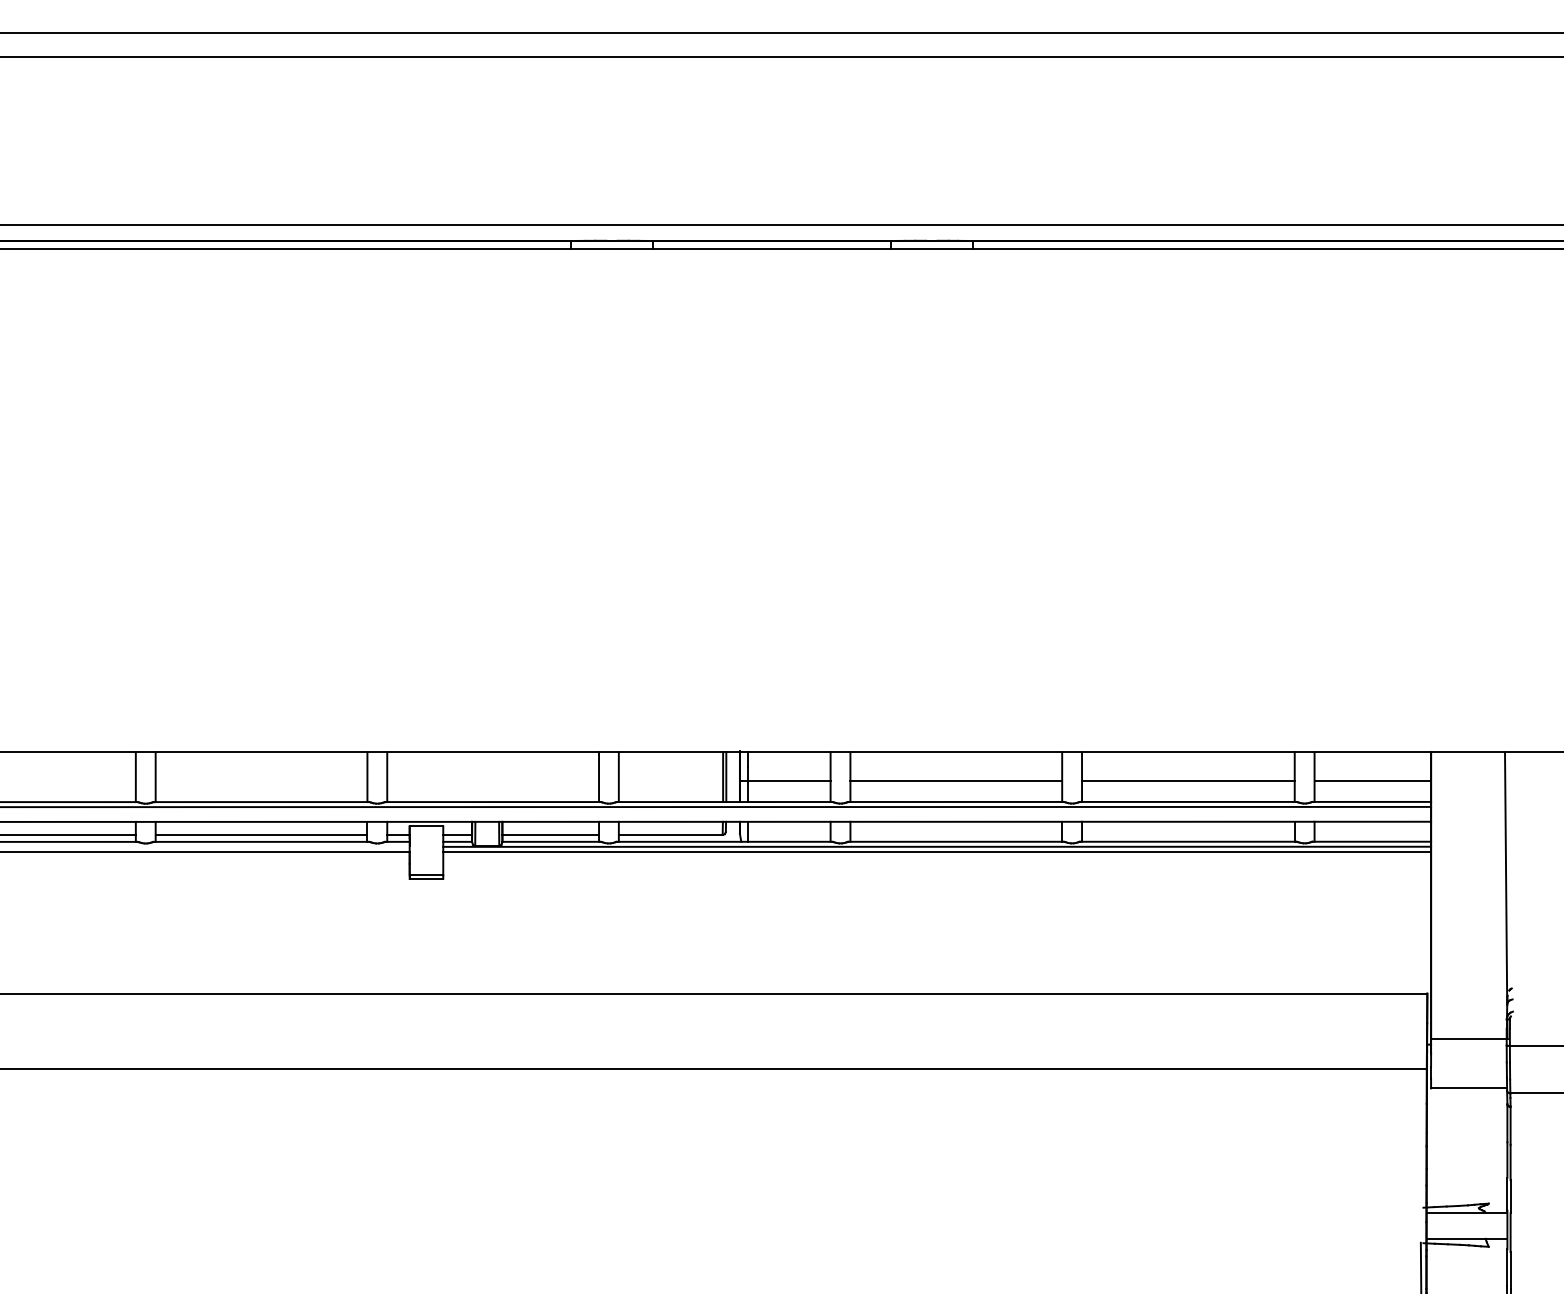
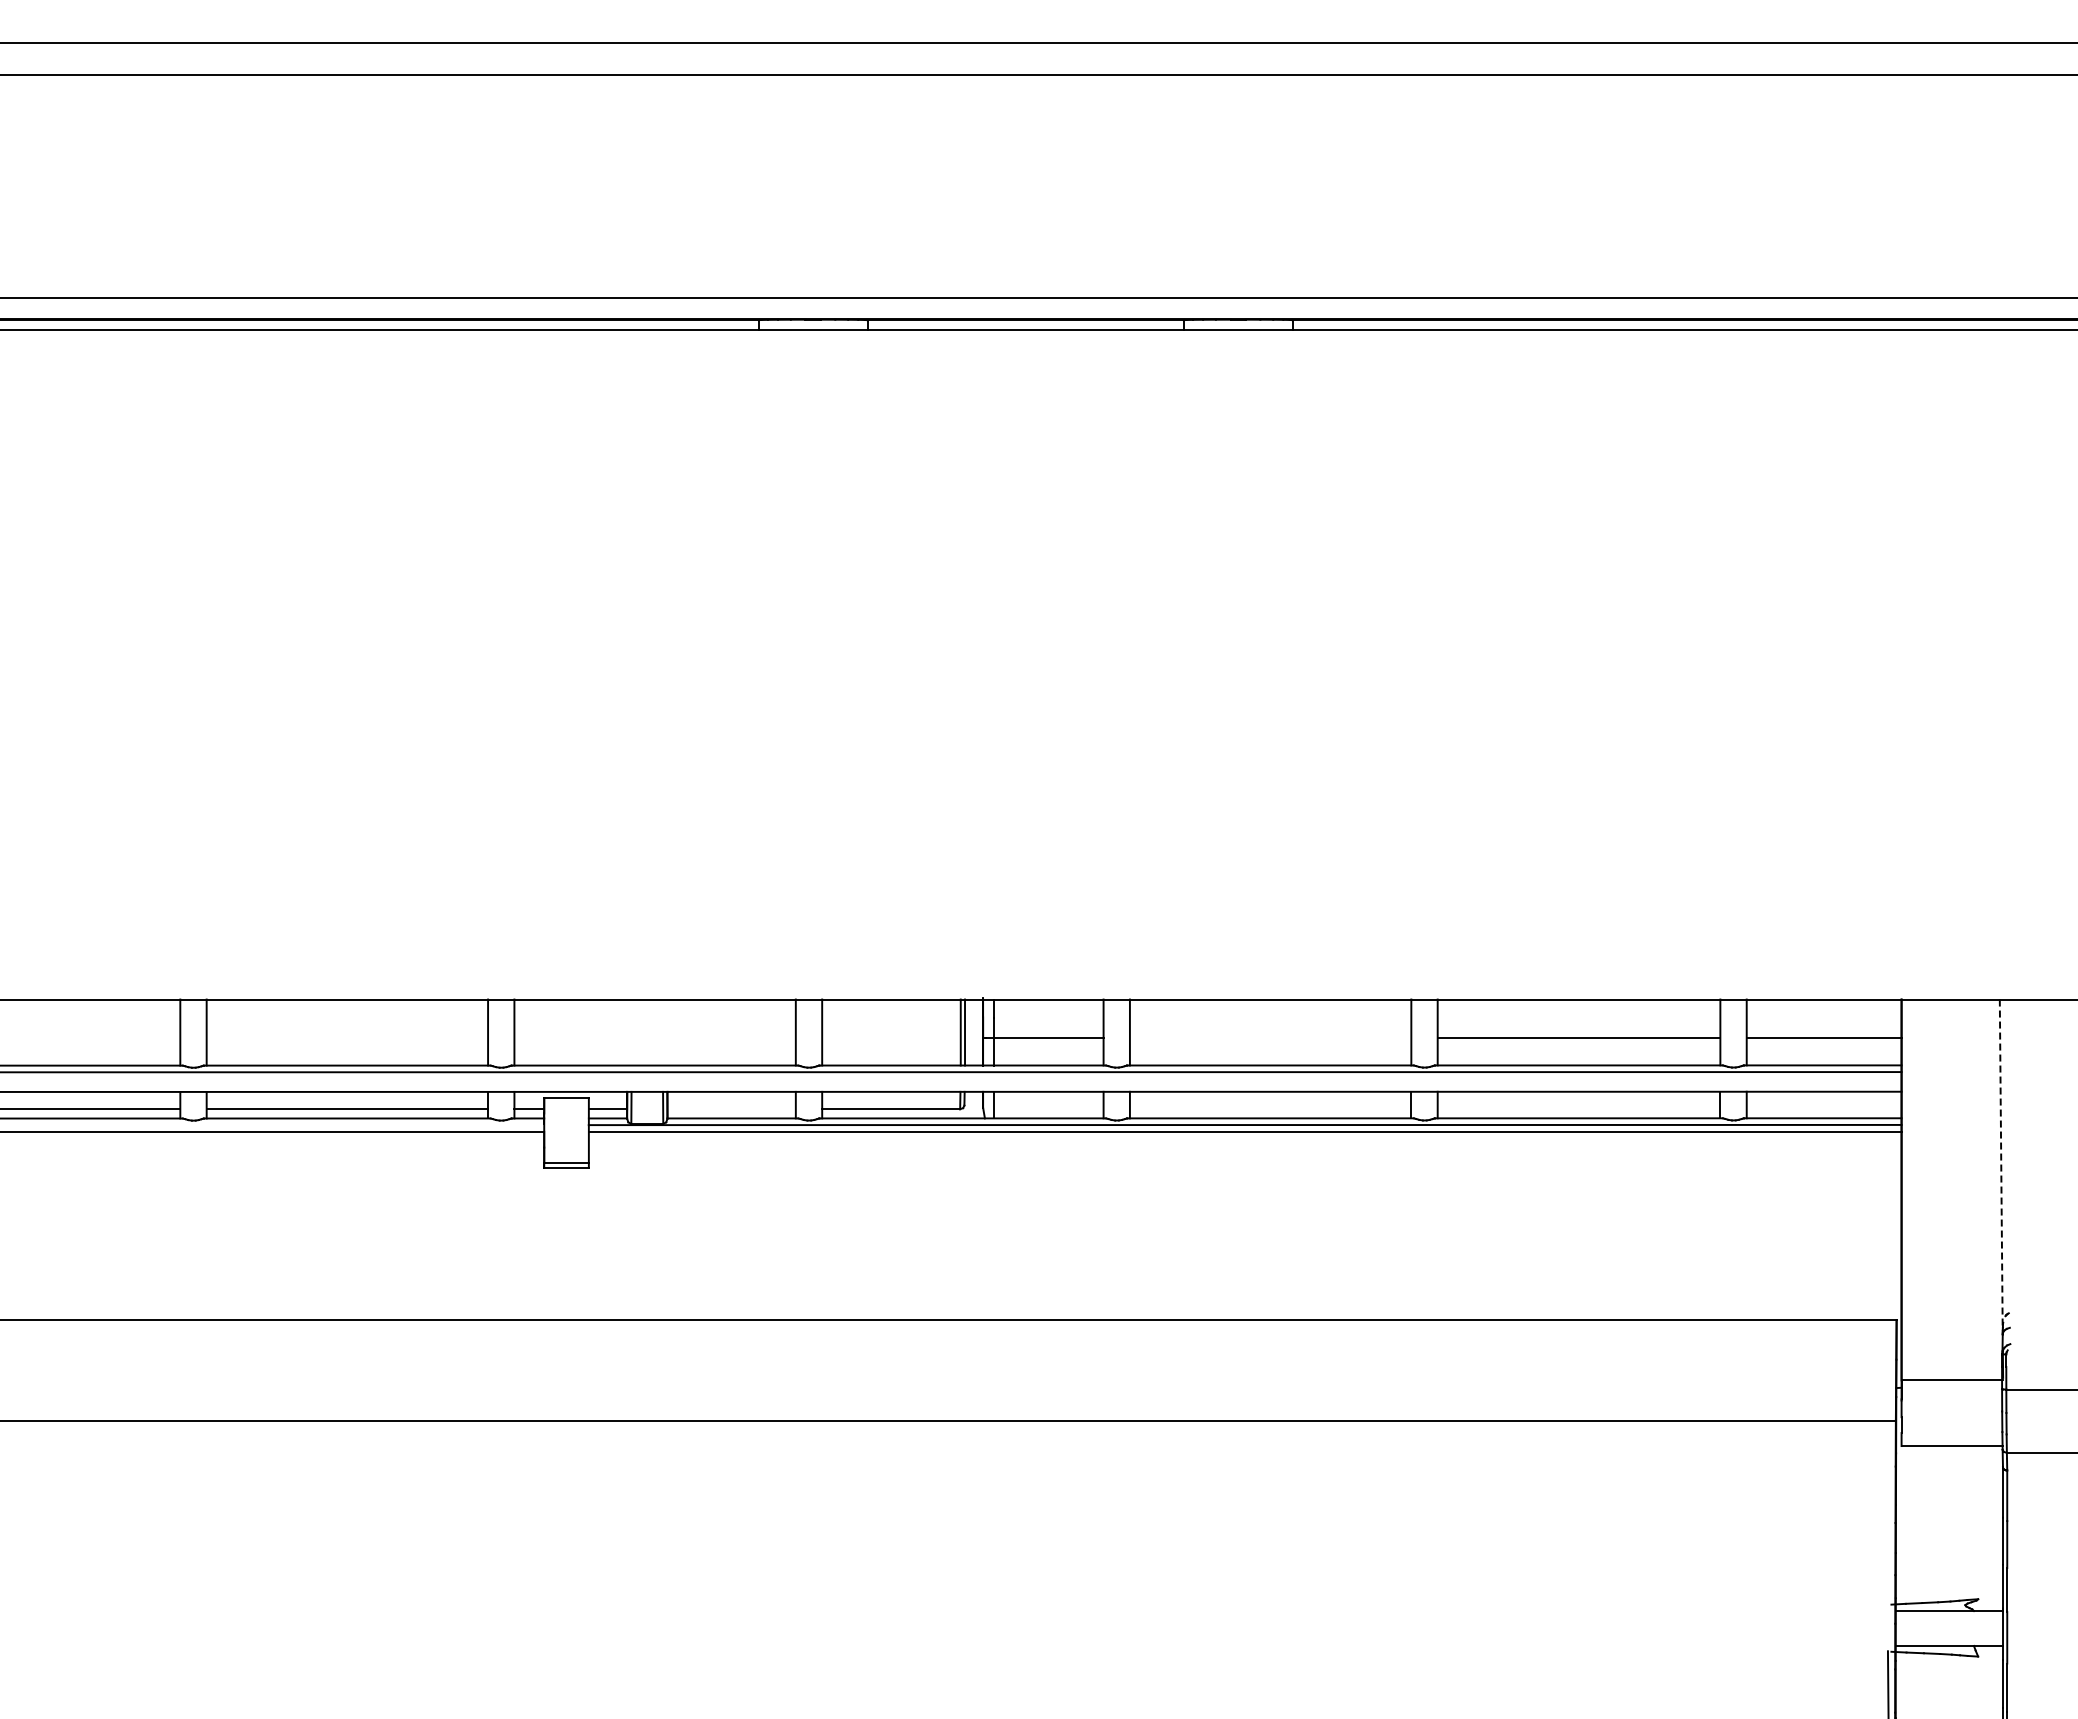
line: (956, 780) -> (1270, 1037), removed
line: (550, 835) -> (731, 1109), removed
line: (1506, 879) -> (2001, 1168), solid -> dashed

